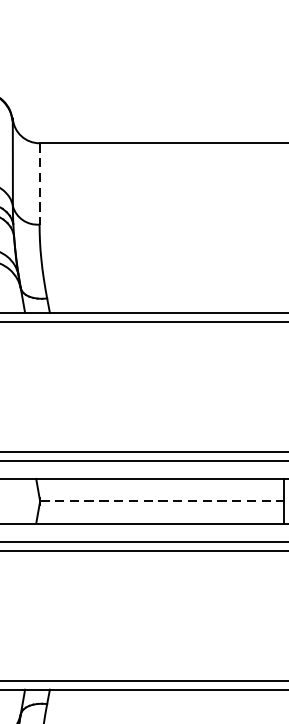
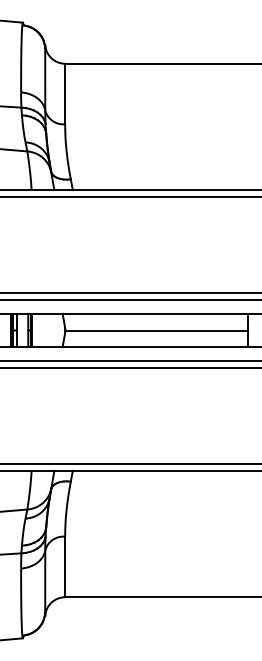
line: (40, 184) -> (65, 94), dashed -> solid
line: (162, 501) -> (156, 330), dashed -> solid

